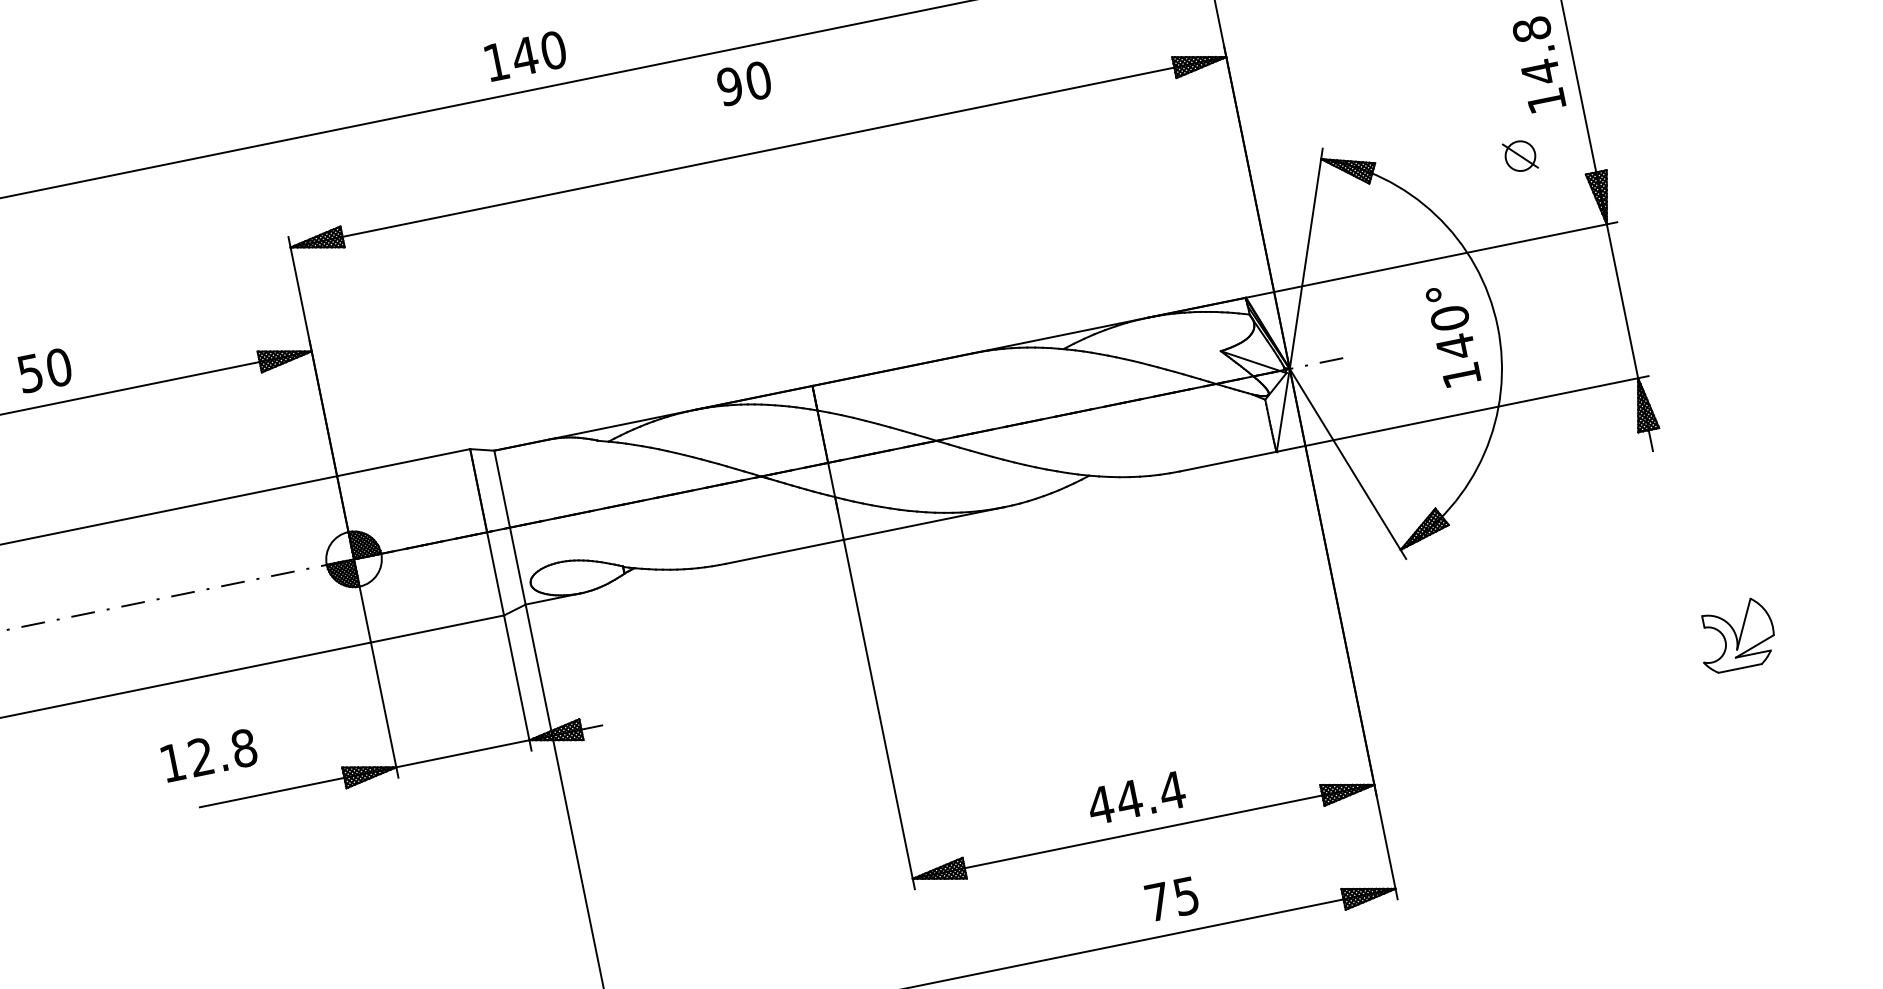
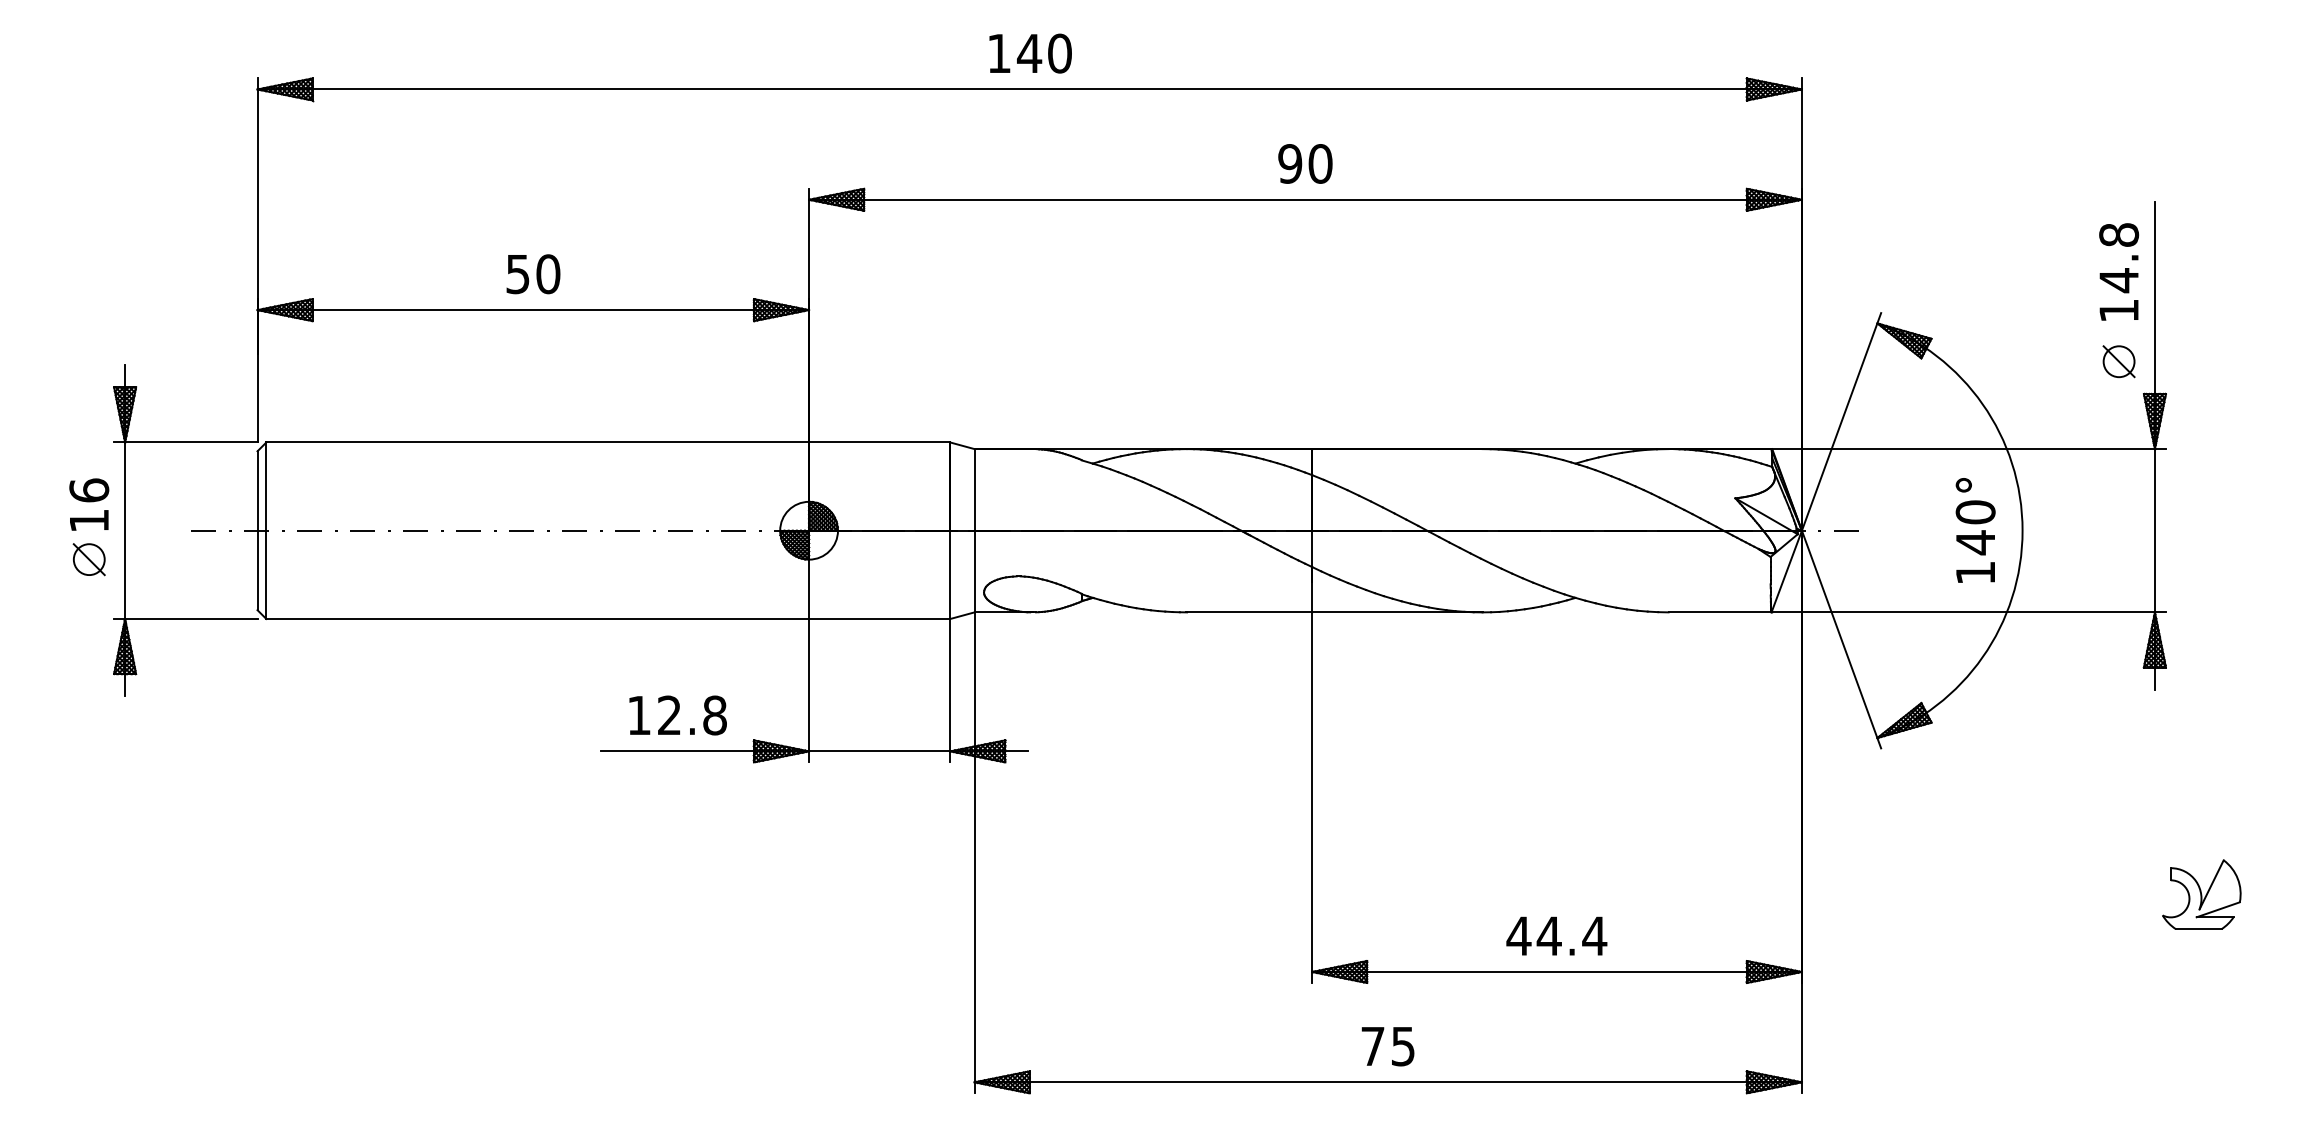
text: (525, 55) -> (1030, 53), moved
text: (744, 83) -> (1305, 163), moved
part: (1519, 156) -> (2118, 361), moved
text: (208, 755) -> (677, 715), moved
text: (1171, 899) -> (1387, 1046), moved

